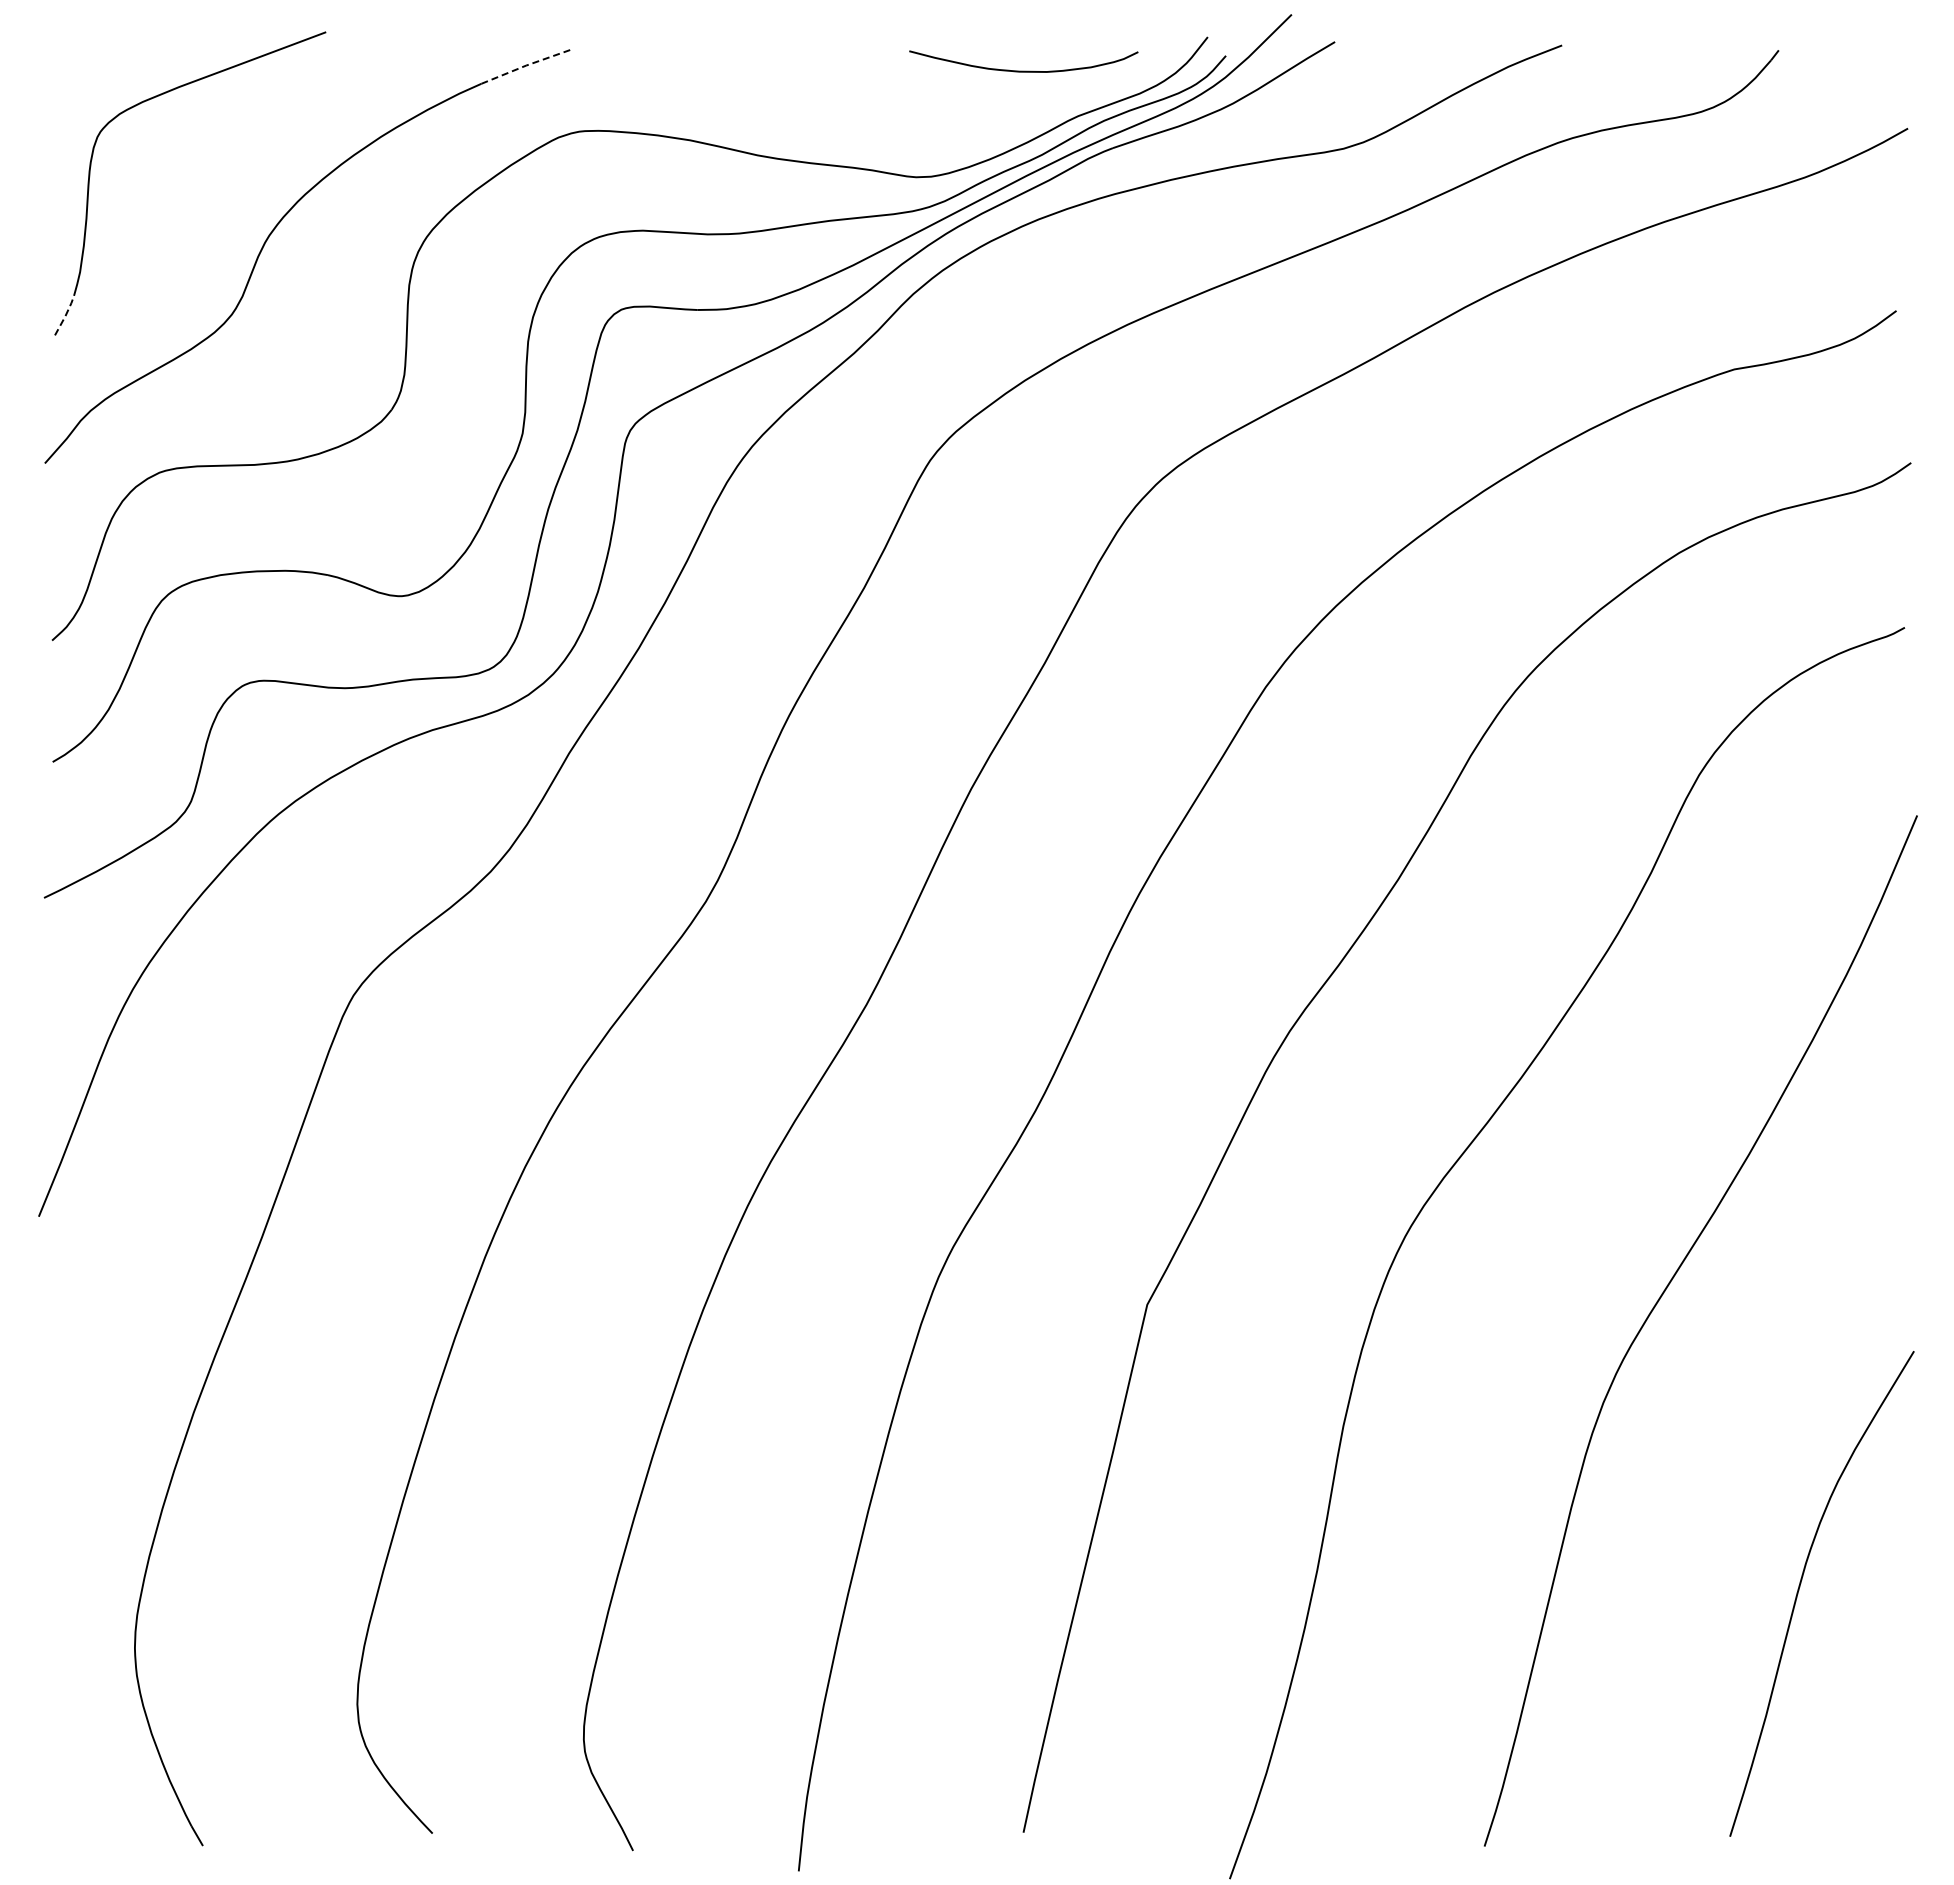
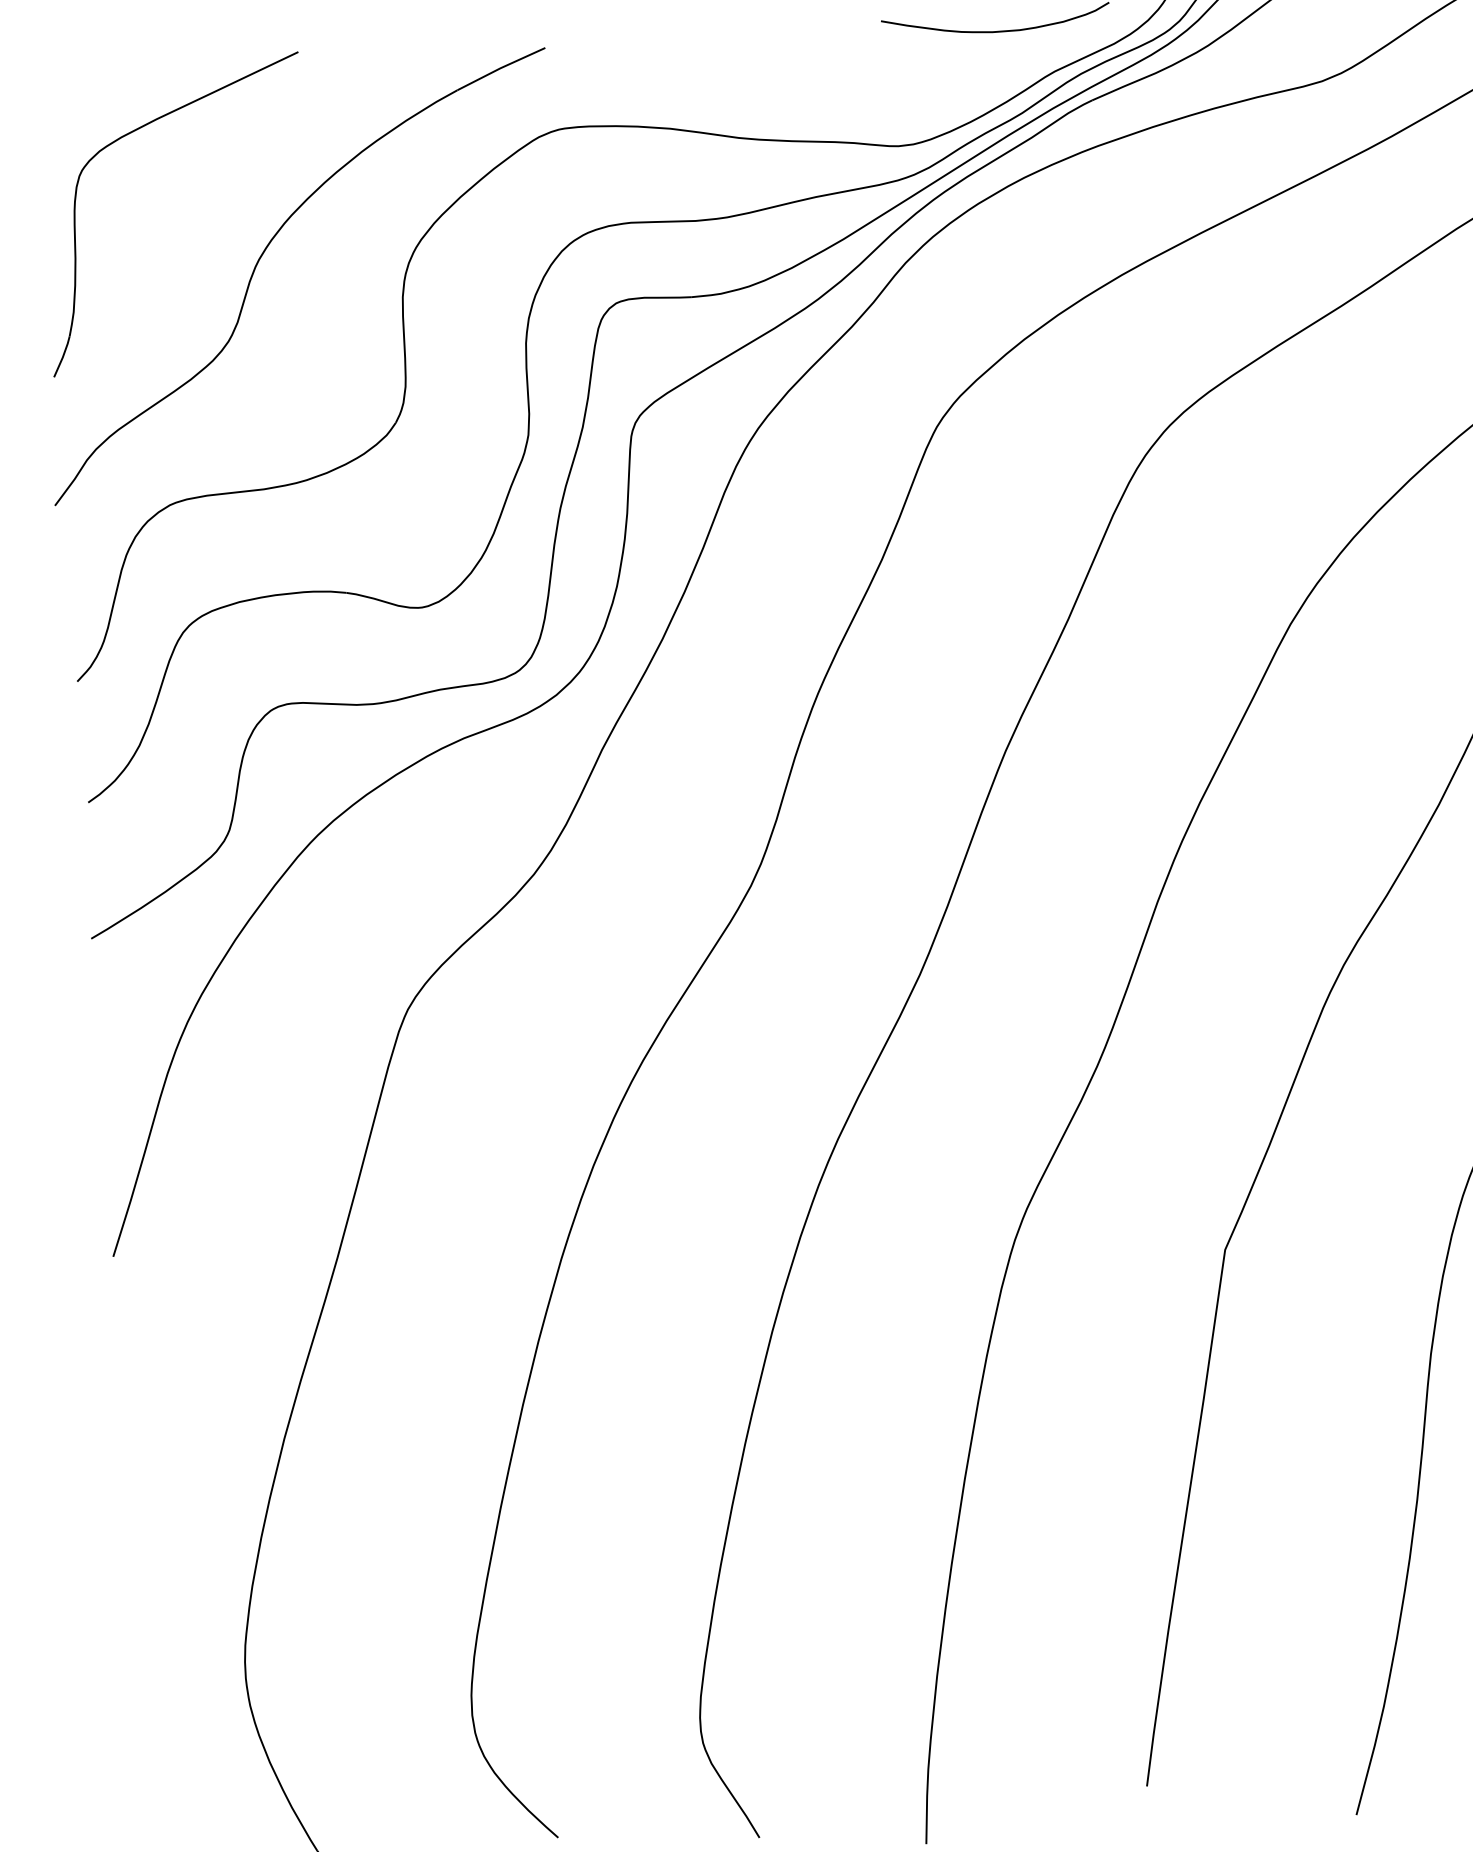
line: (526, 65) -> (500, 68), dashed -> solid
line: (65, 315) -> (62, 356), dashed -> solid

